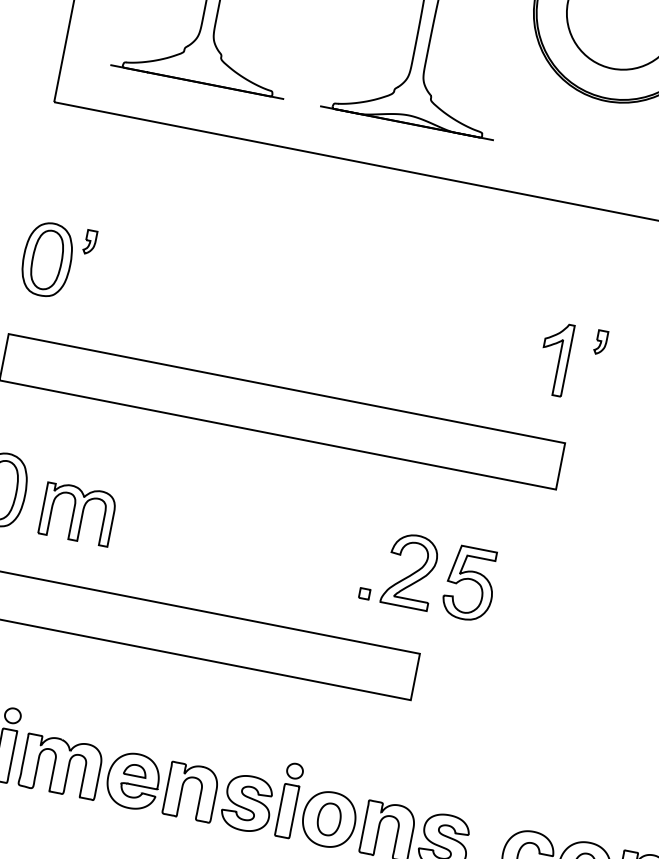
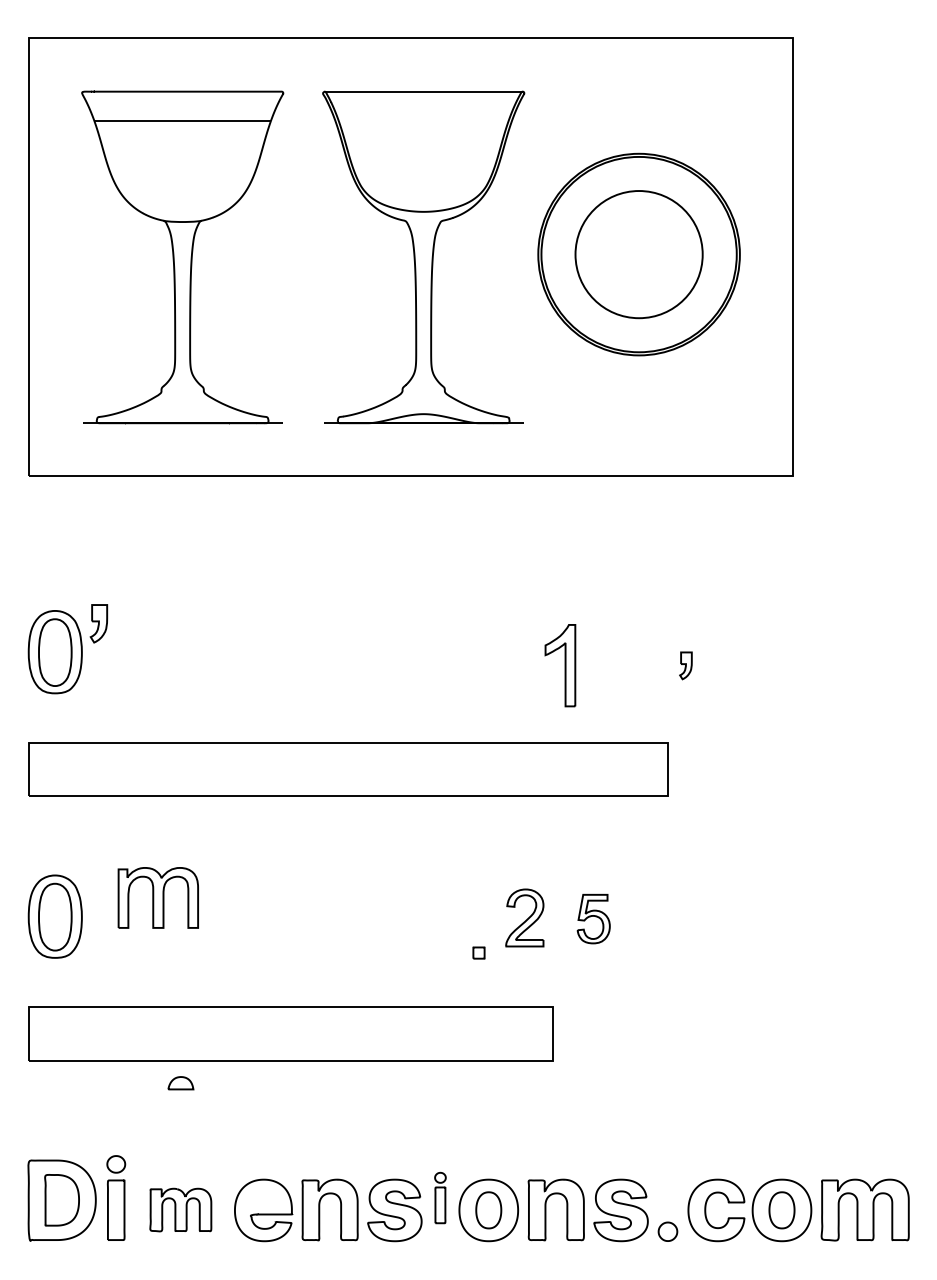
part: (89, 242) -> (98, 623), size x1.4
part: (600, 342) -> (685, 665), moved
part: (554, 358) -> (560, 665), moved
part: (77, 513) -> (157, 897), moved
part: (410, 570) -> (524, 917), size x0.7
part: (470, 583) -> (593, 918), size x0.6
part: (61, 766) -> (180, 1209), size x0.7
part: (135, 770) -> (180, 1083), moved
part: (289, 800) -> (440, 1197), size x0.6

